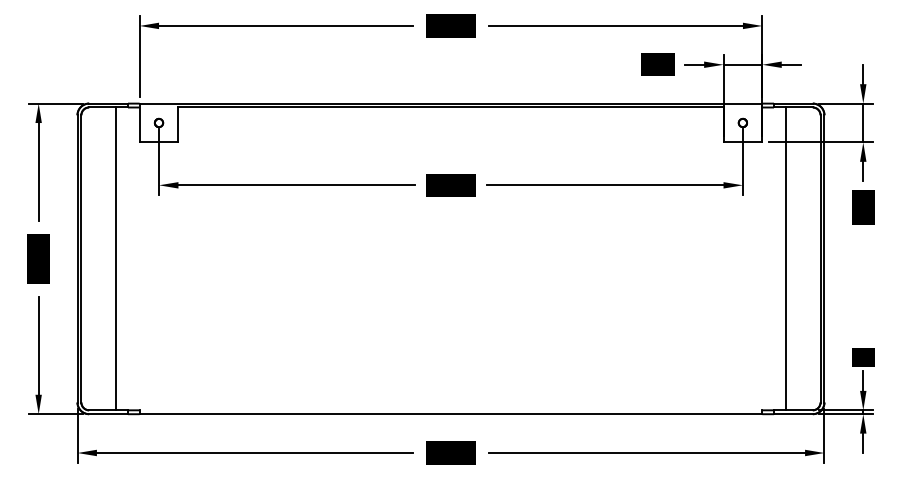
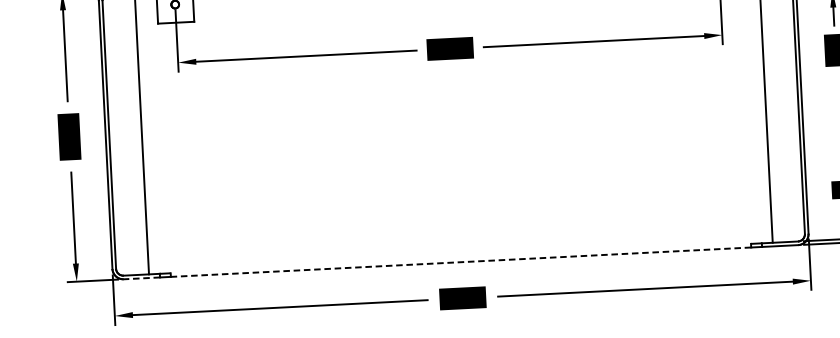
line: (108, 414) -> (141, 278), solid -> dashed
line: (450, 414) -> (460, 262), solid -> dashed

